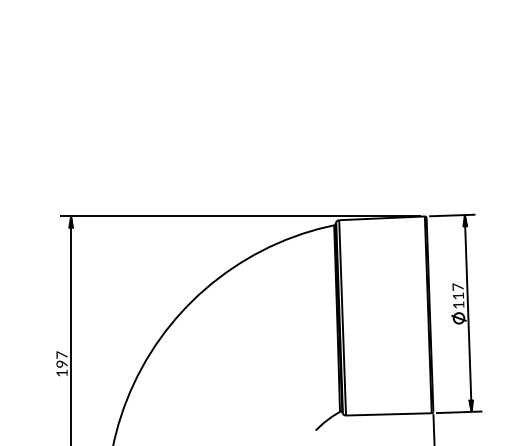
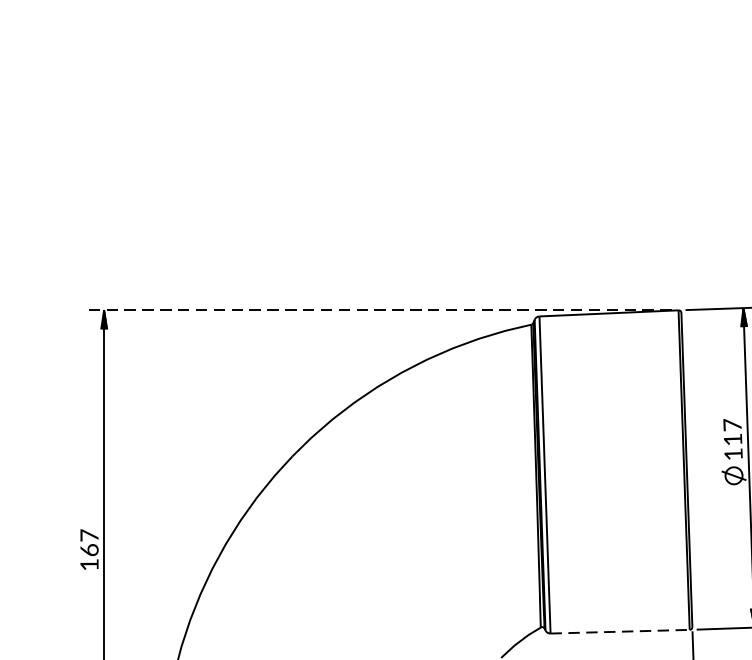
line: (239, 216) -> (377, 310), solid -> dashed
text: (61, 363) -> (88, 549), 197 -> 167
line: (388, 414) -> (619, 631), solid -> dashed

